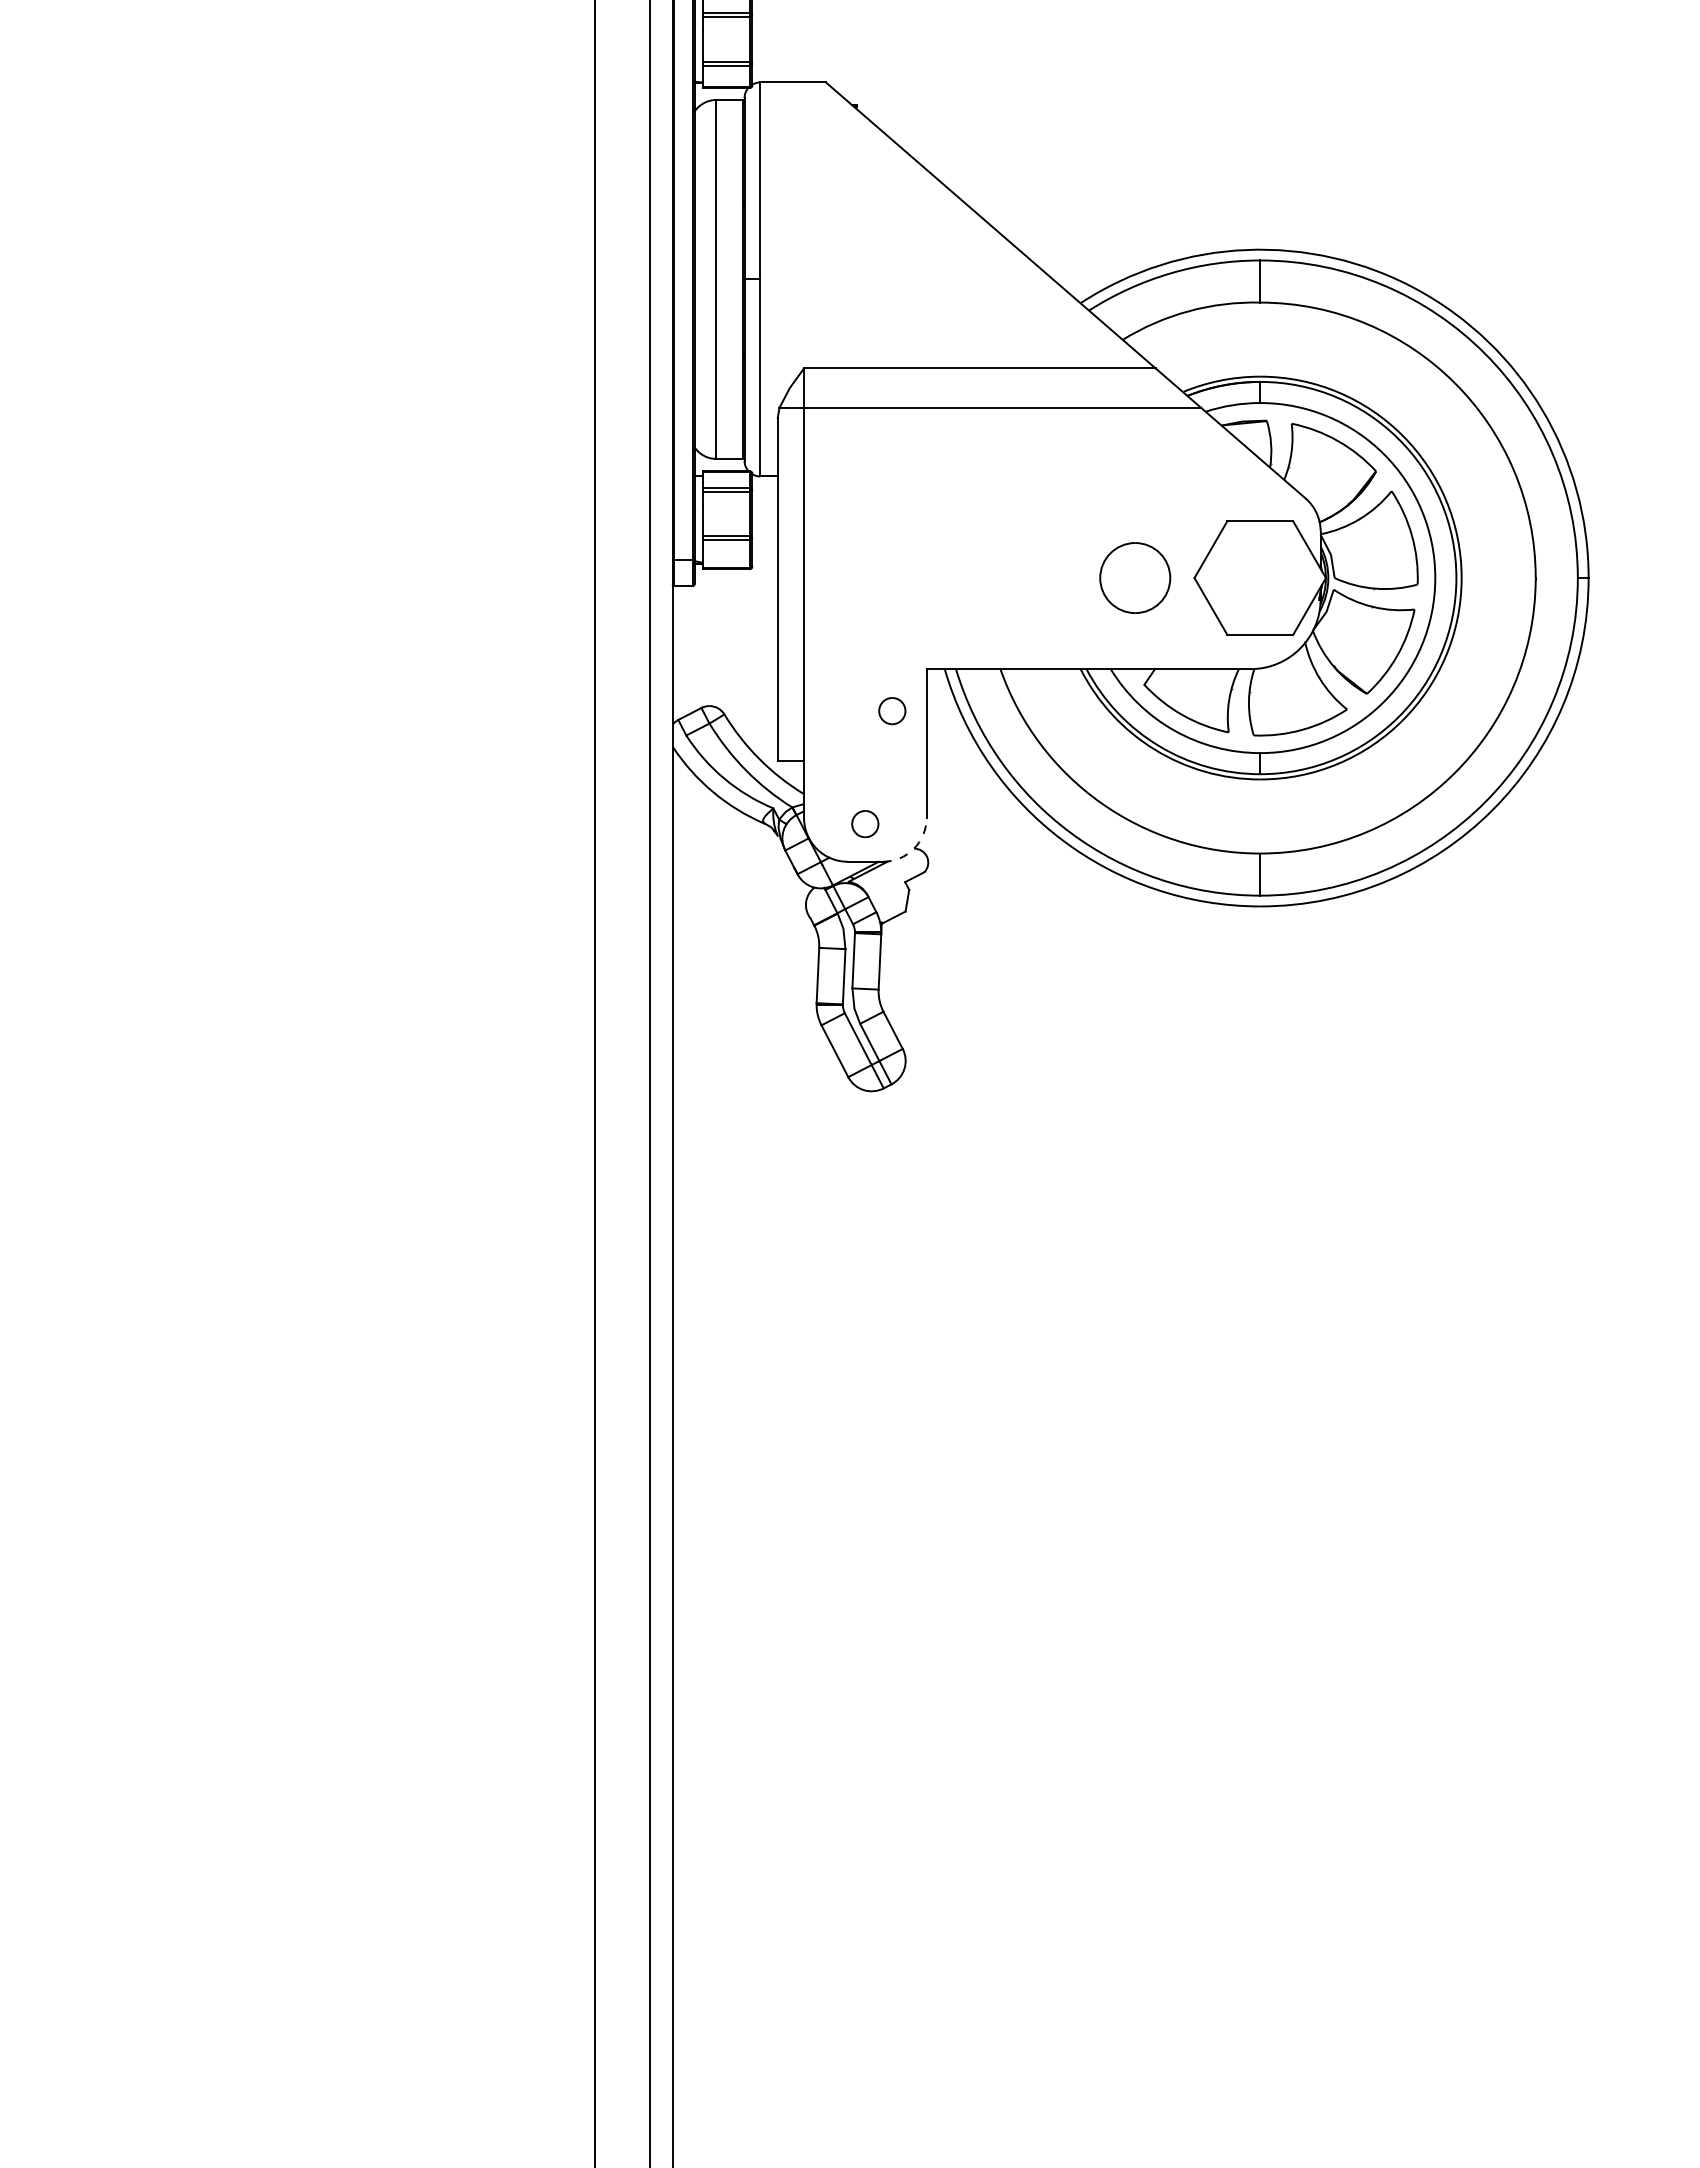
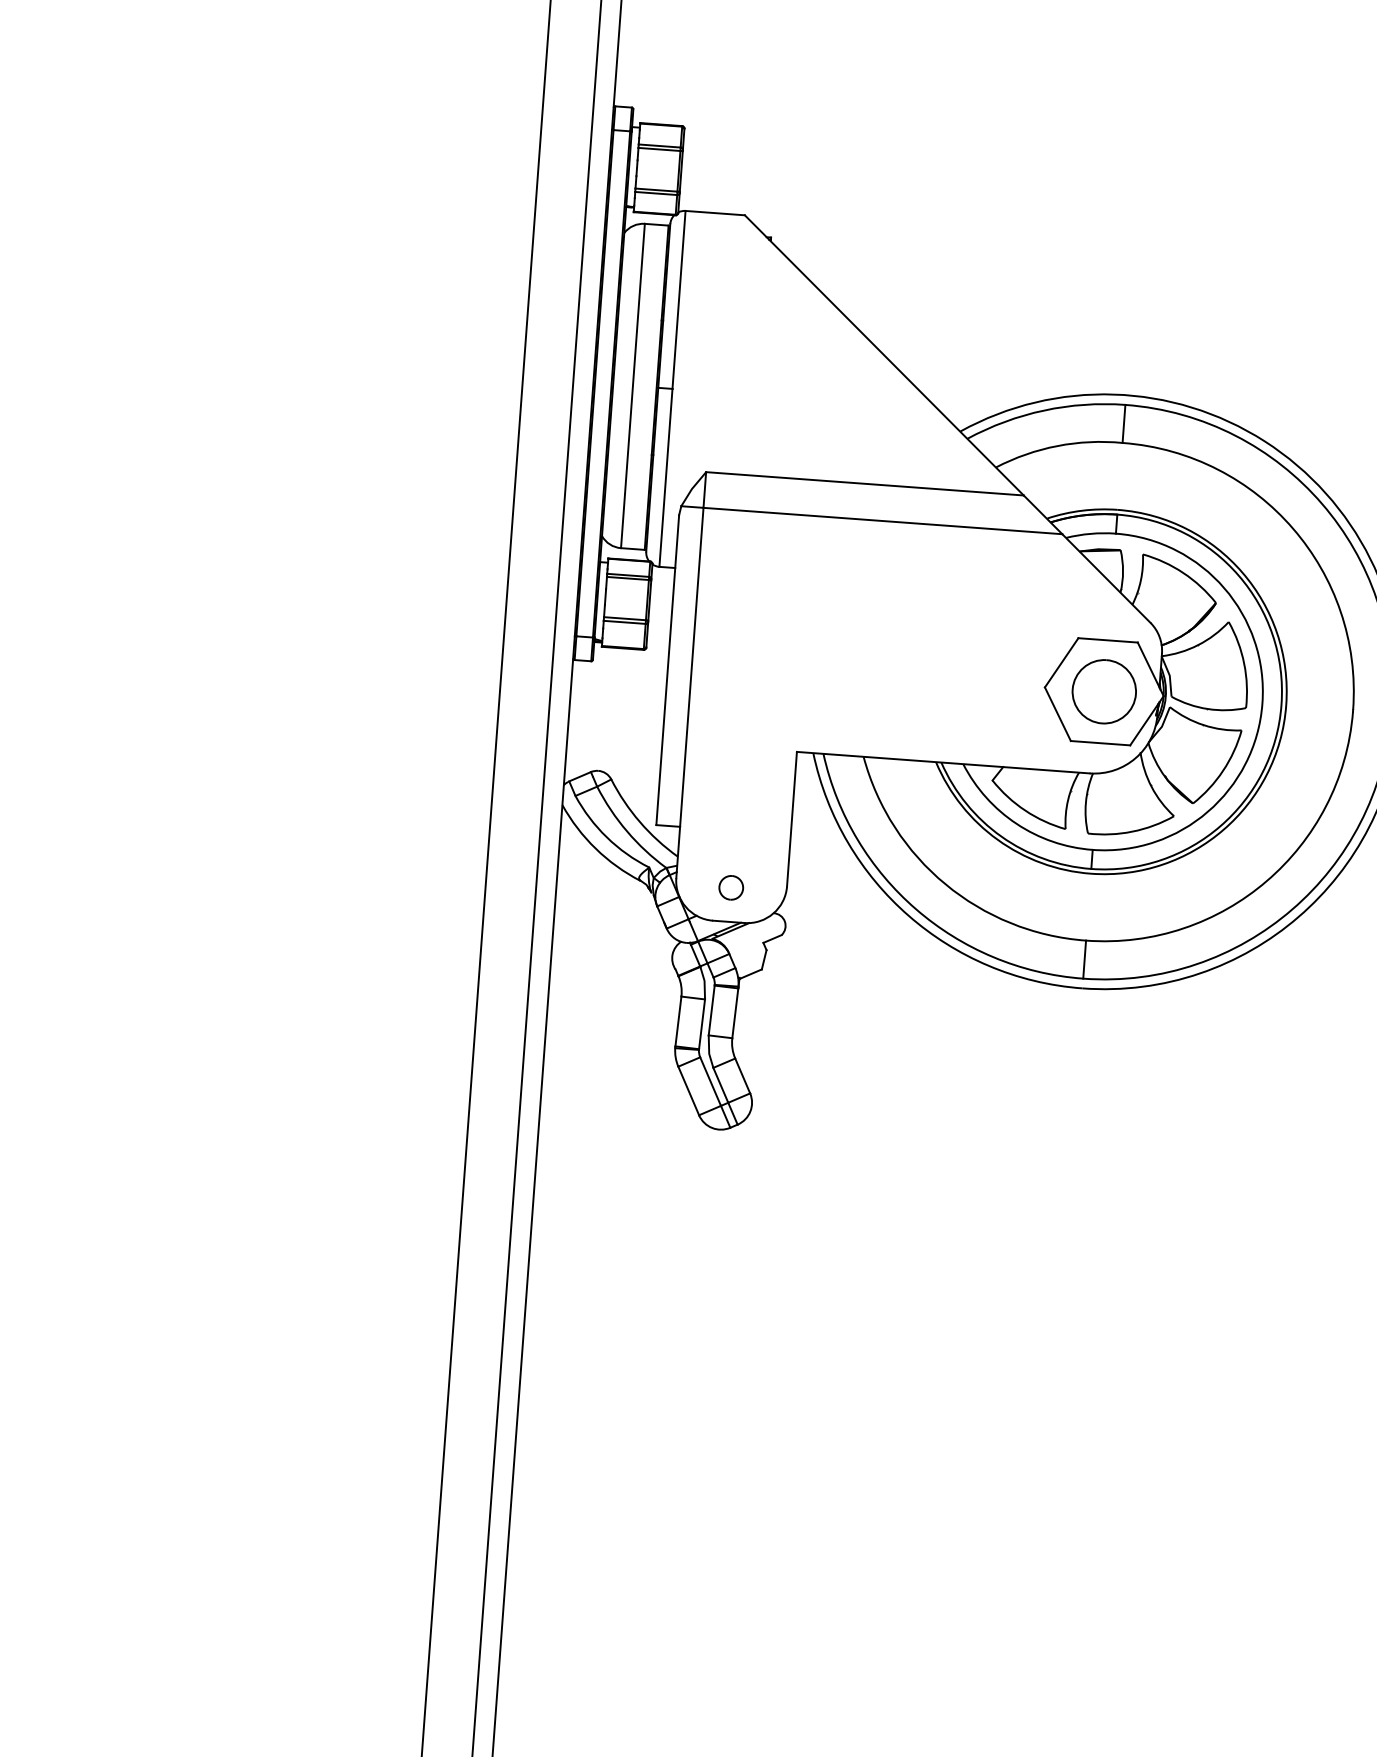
part: (1135, 577) -> (1104, 691), moved
part: (892, 711) -> (763, 787), removed
arc: (913, 848) -> (773, 913), dashed -> solid

